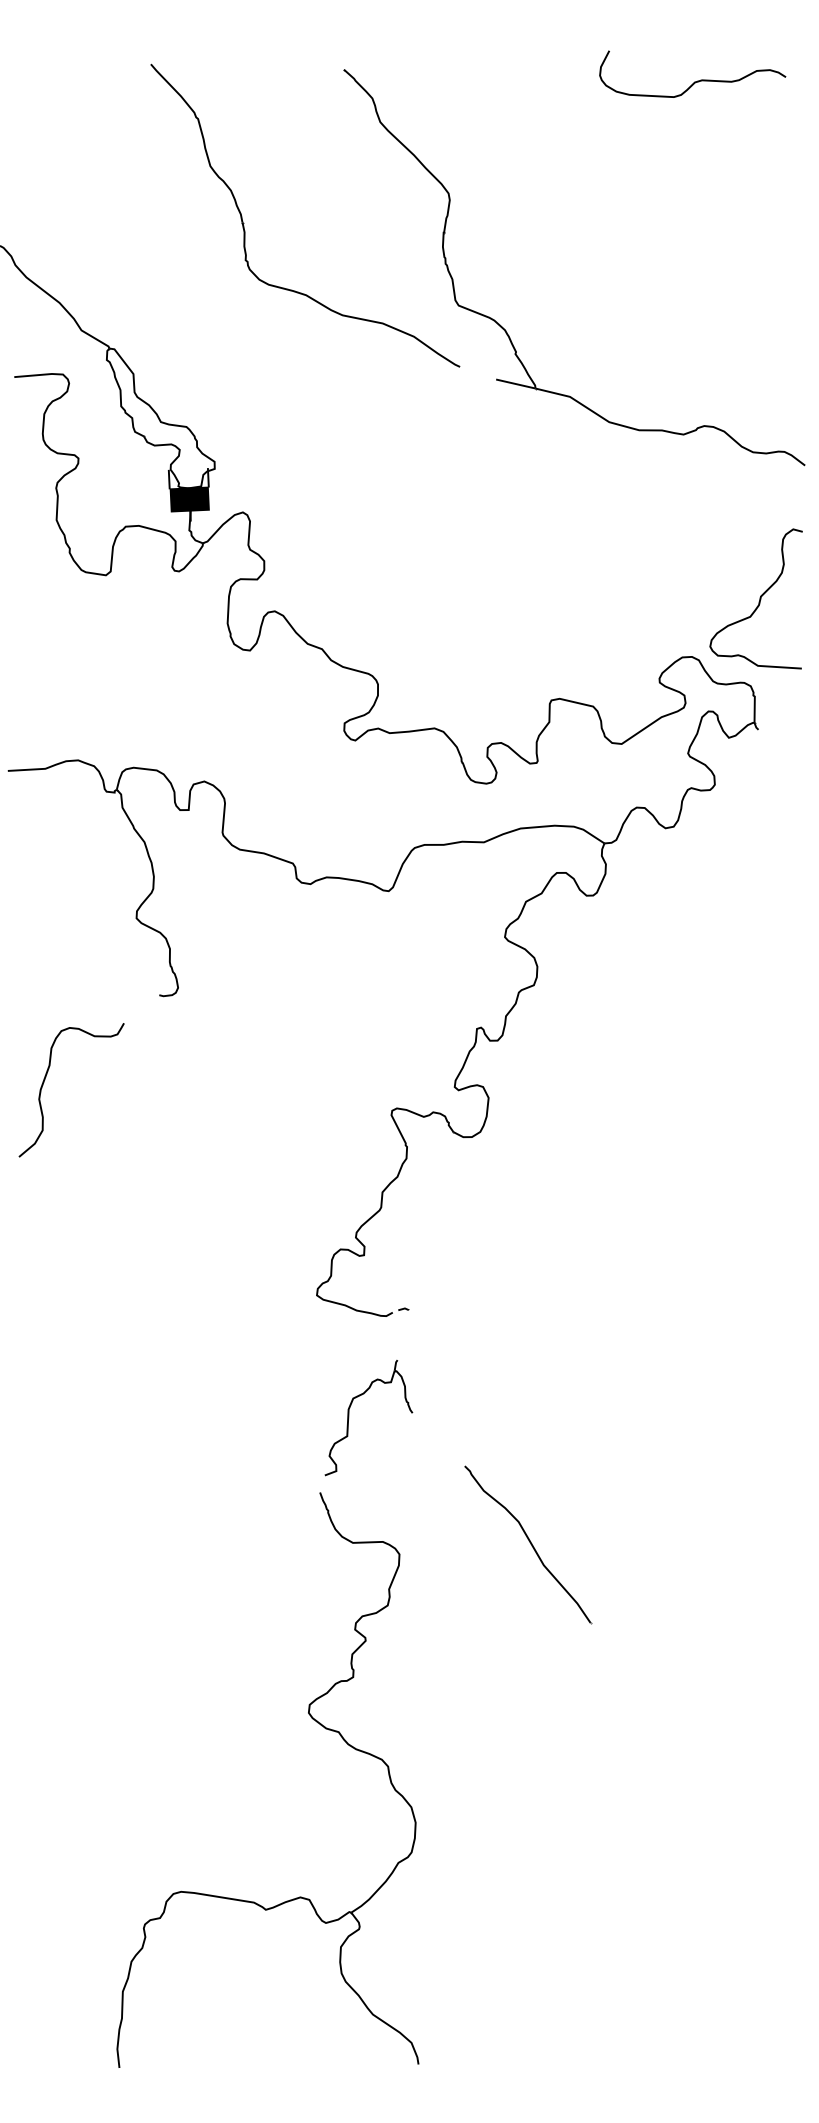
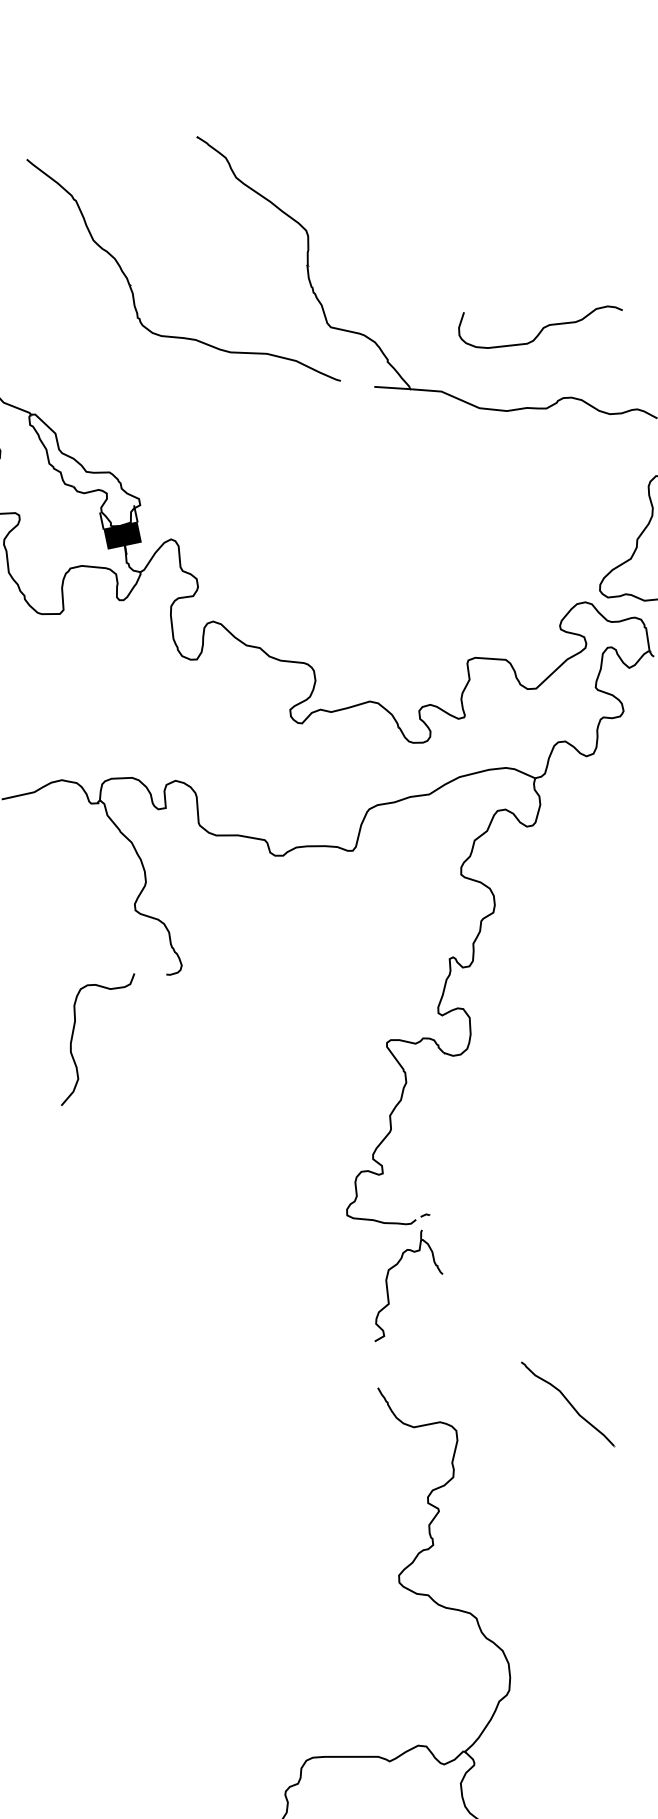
curve: (694, 81) -> (543, 327), moved
curve: (44, 1082) -> (73, 1036), moved
part: (349, 1417) -> (388, 1287), moved
part: (528, 1544) -> (568, 1403), size x0.7

